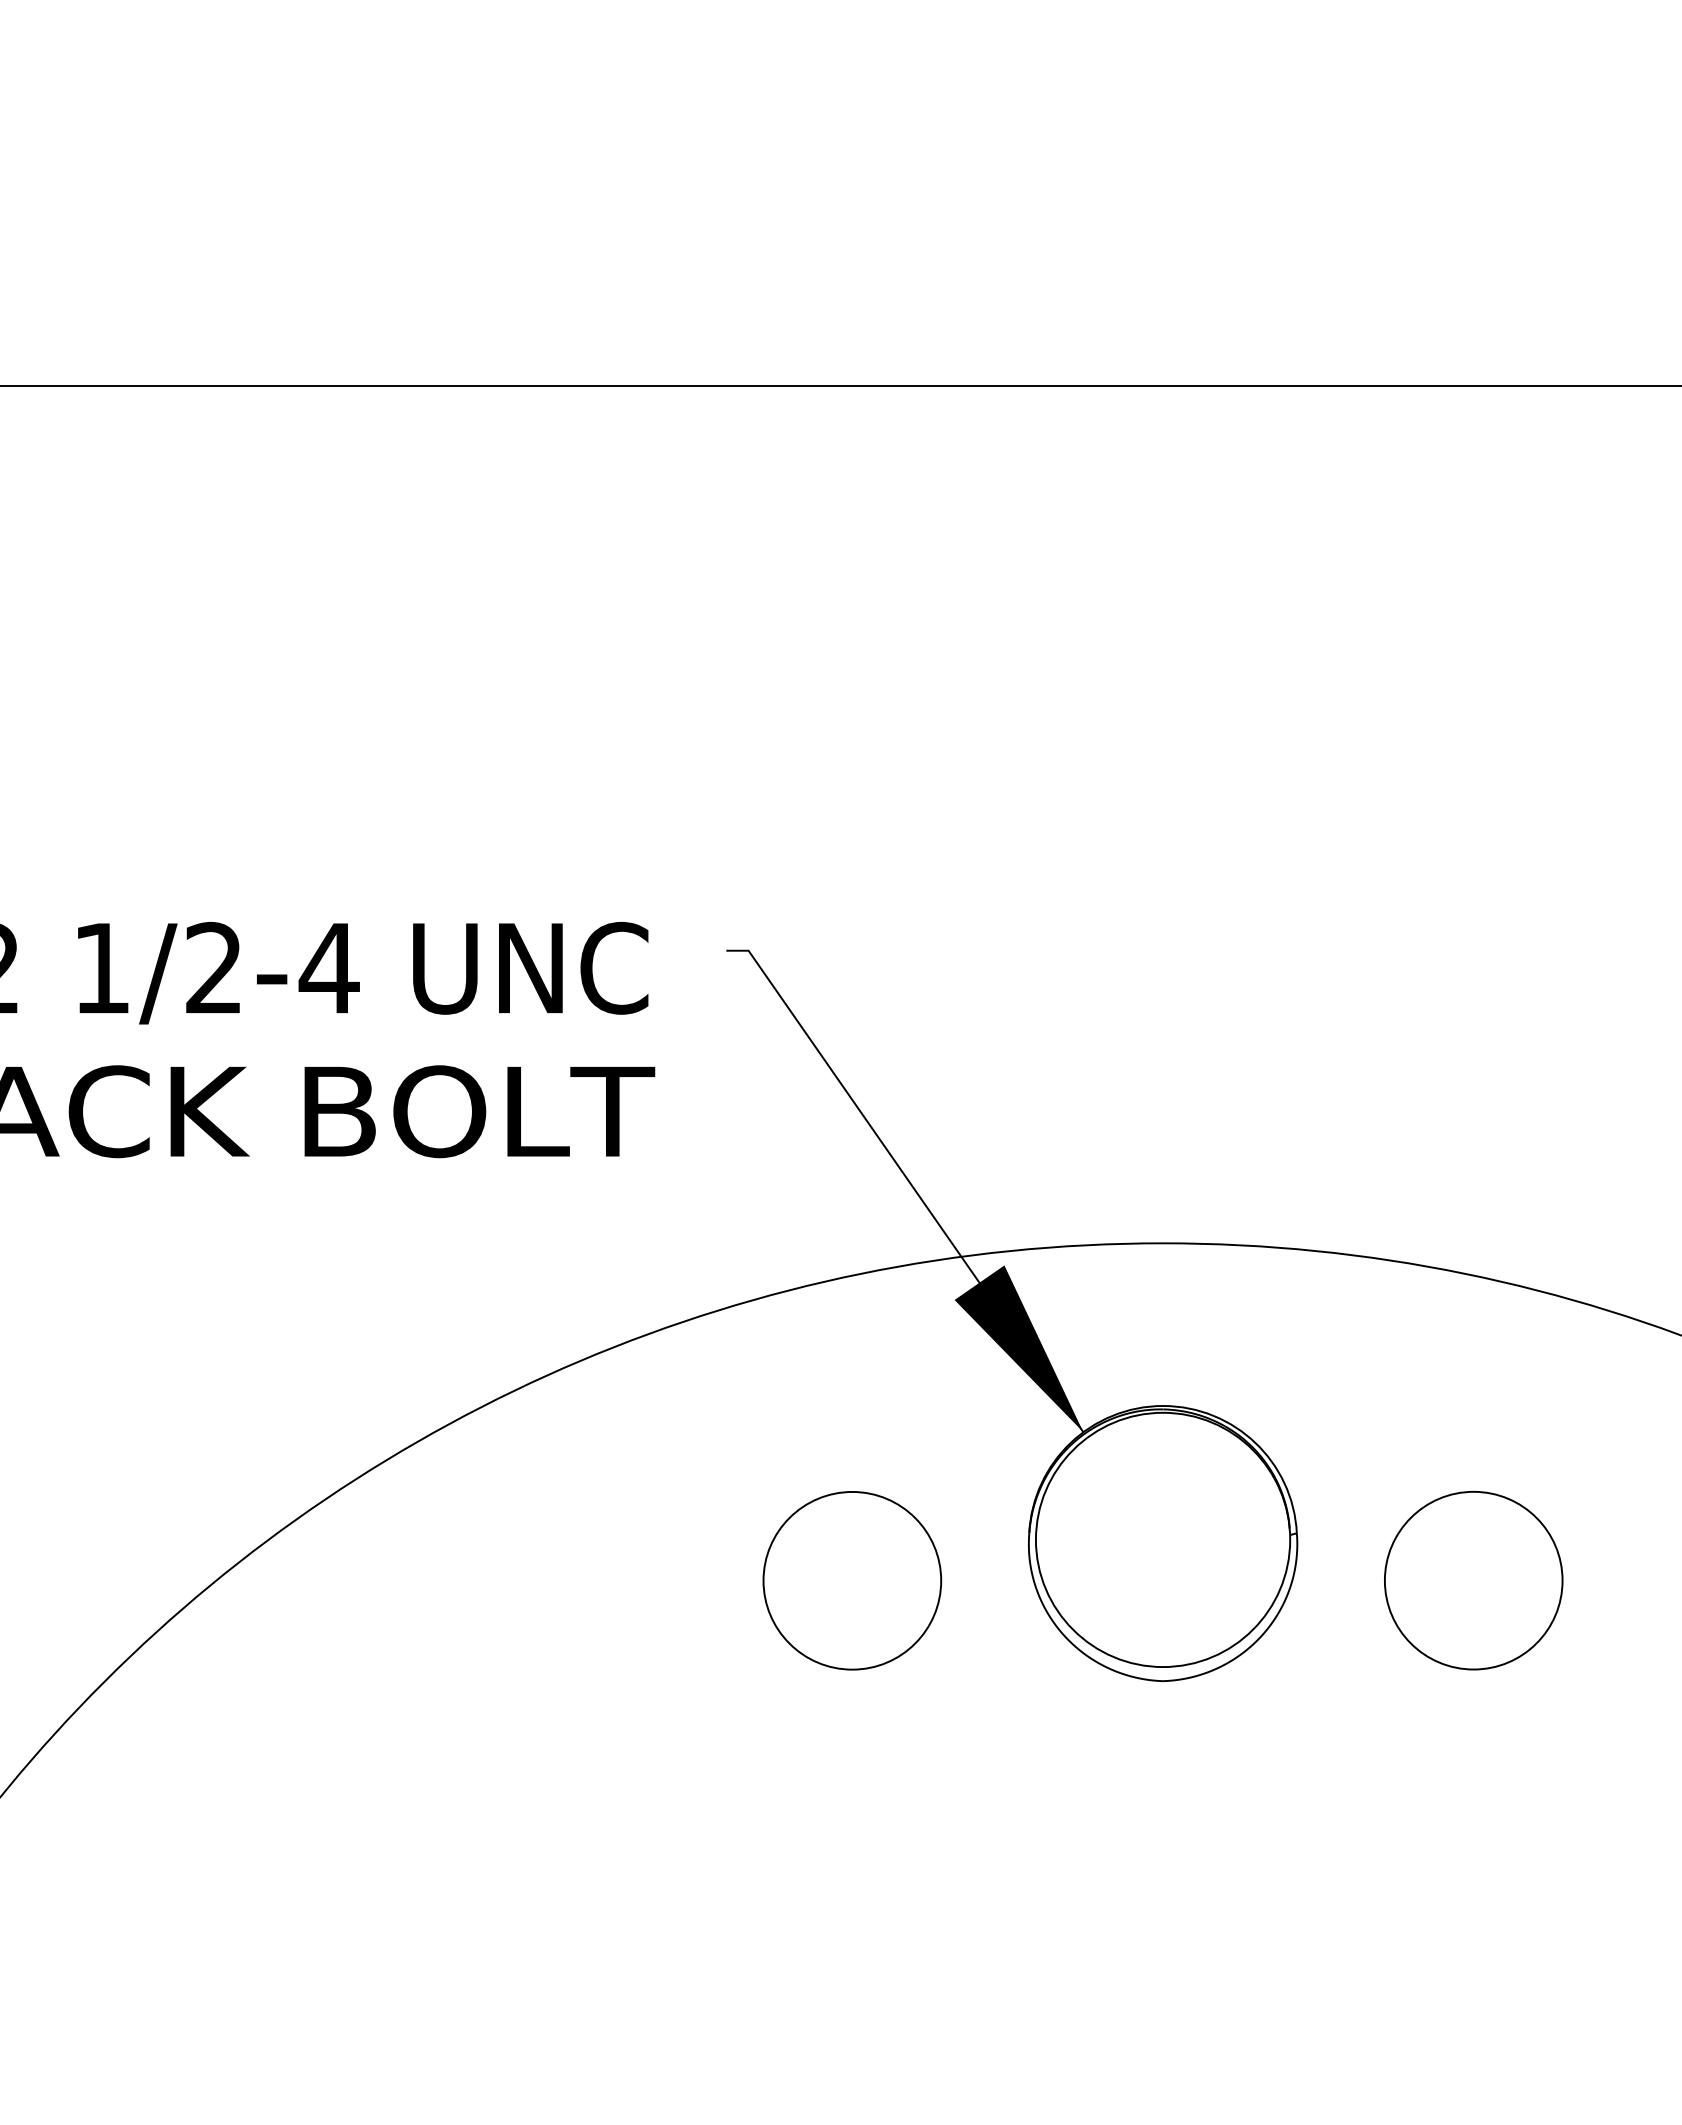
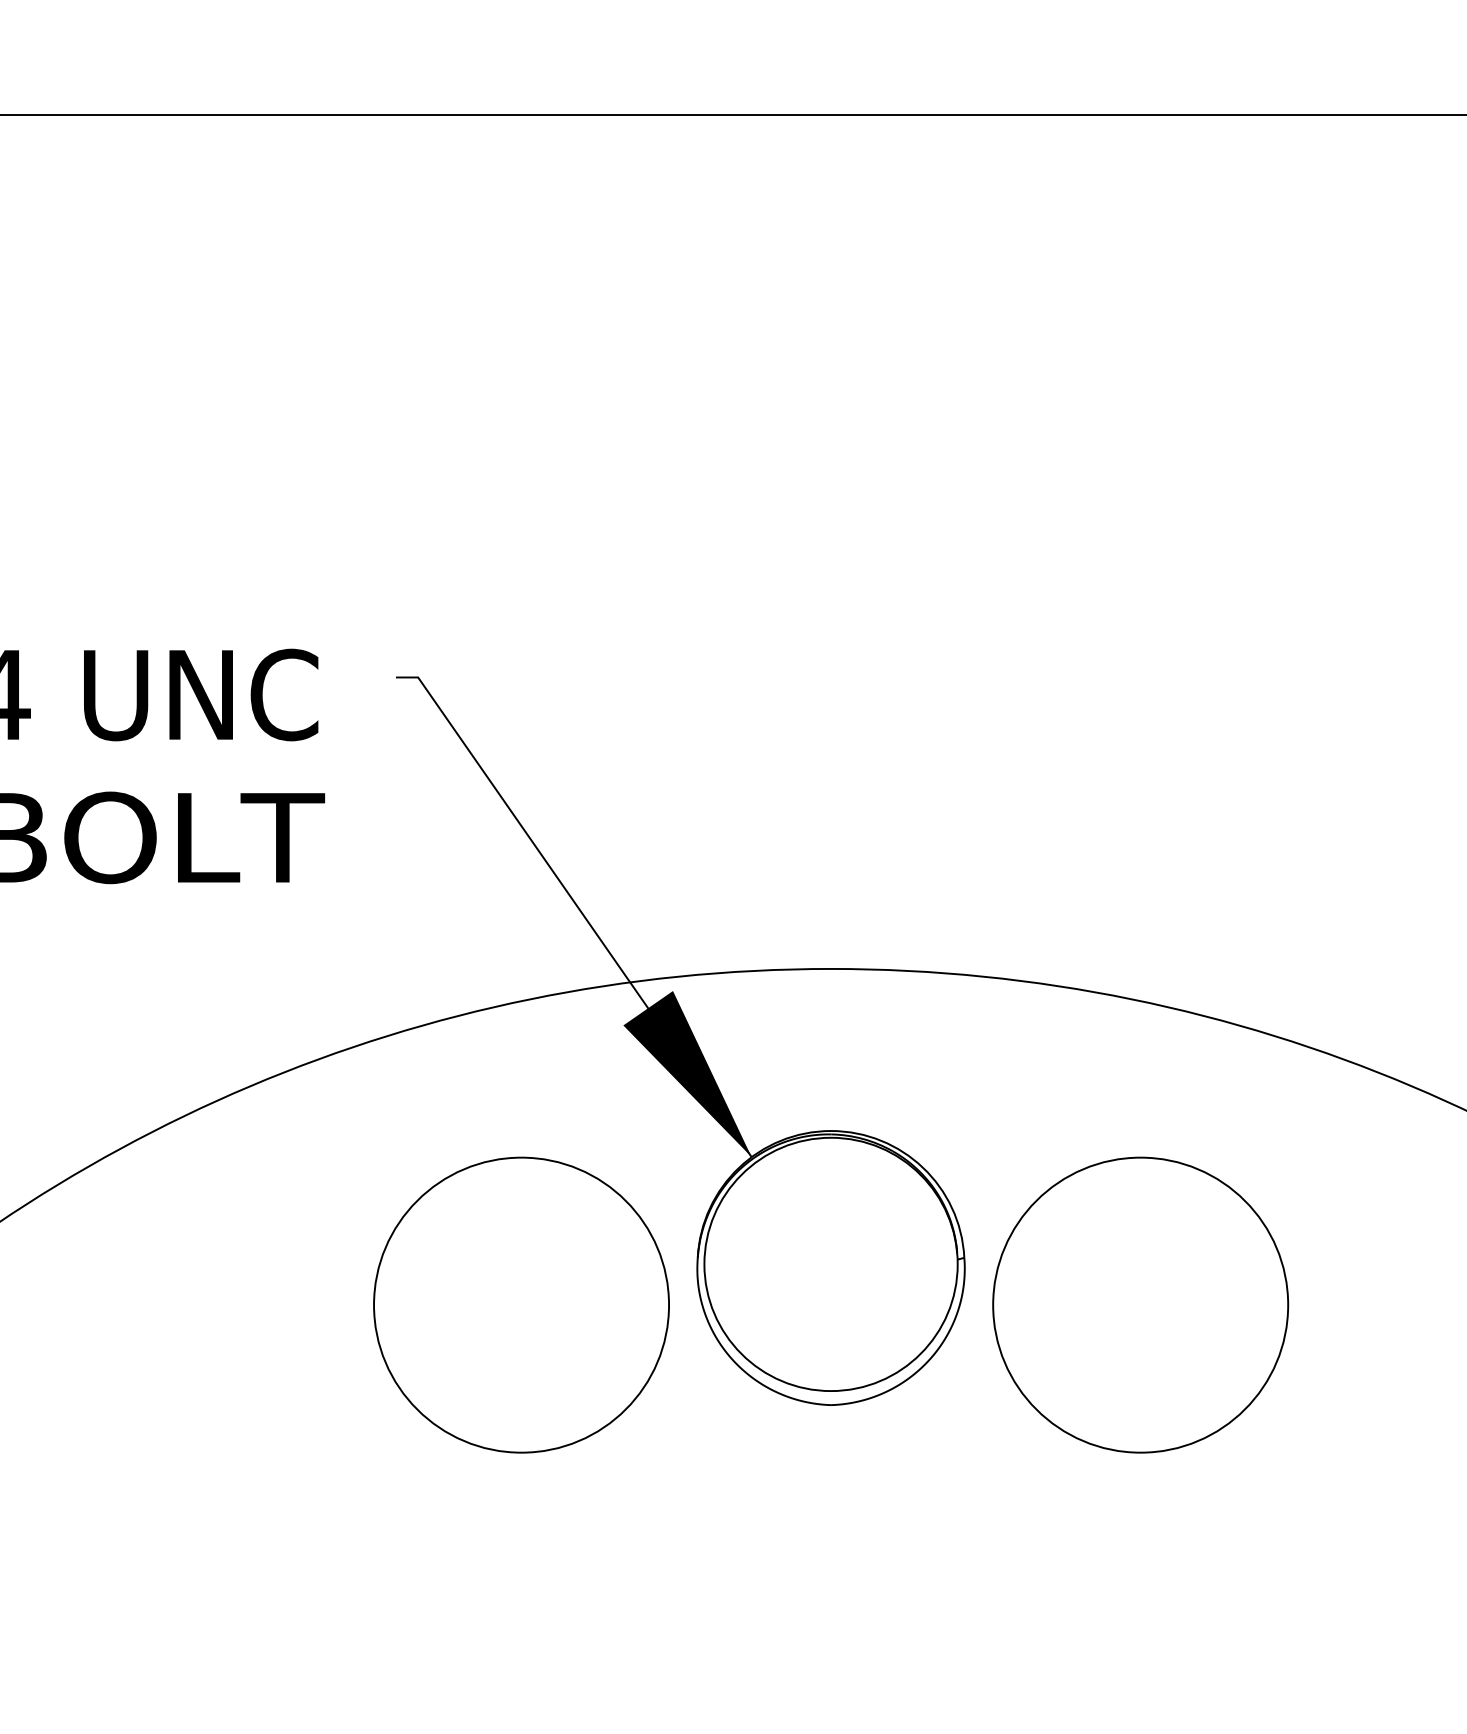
circle: (852, 1580) -> (521, 1304), size x1.67
circle: (1473, 1580) -> (1140, 1304), size x1.67

